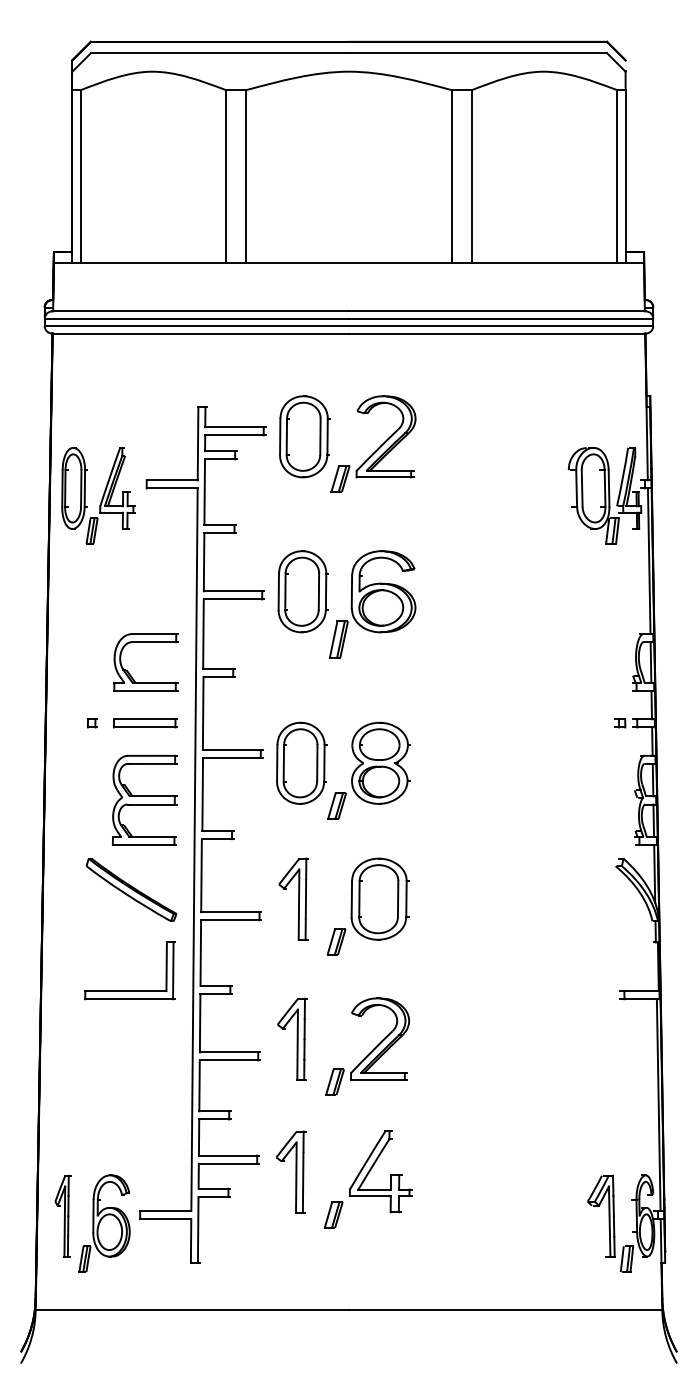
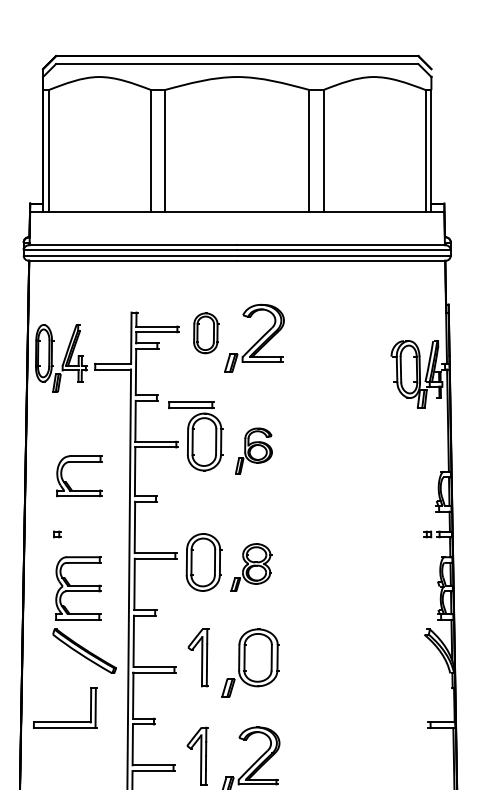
part: (304, 436) -> (206, 333), size x0.7
part: (98, 495) -> (61, 358), moved
part: (372, 604) -> (253, 451), size x0.6
part: (129, 672) -> (67, 483), moved
part: (145, 723) -> (191, 405), moved
part: (368, 770) -> (250, 567), size x0.7
part: (144, 799) -> (78, 587), moved
part: (129, 990) -> (64, 721), moved

